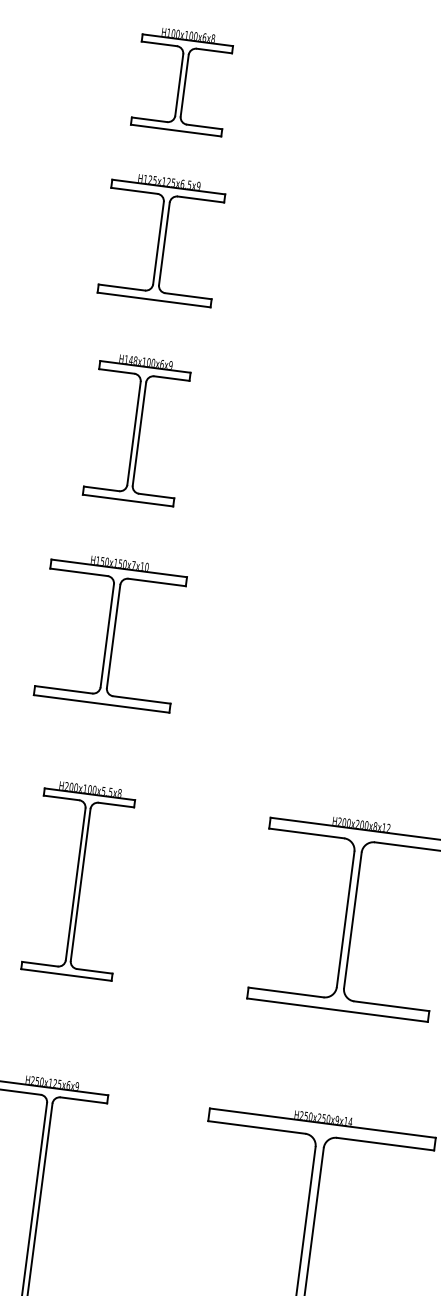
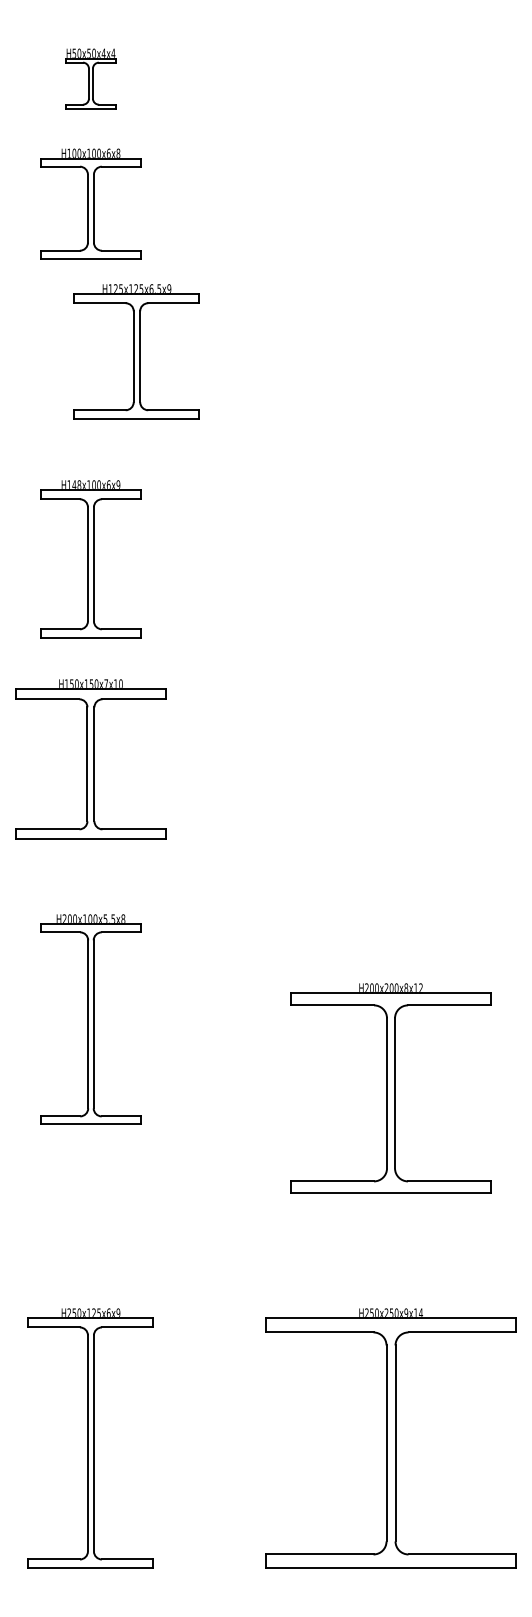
part: (161, 238) -> (136, 351), moved
part: (136, 429) -> (90, 559), moved
part: (110, 631) -> (90, 759), moved
part: (78, 880) -> (90, 1019), moved

